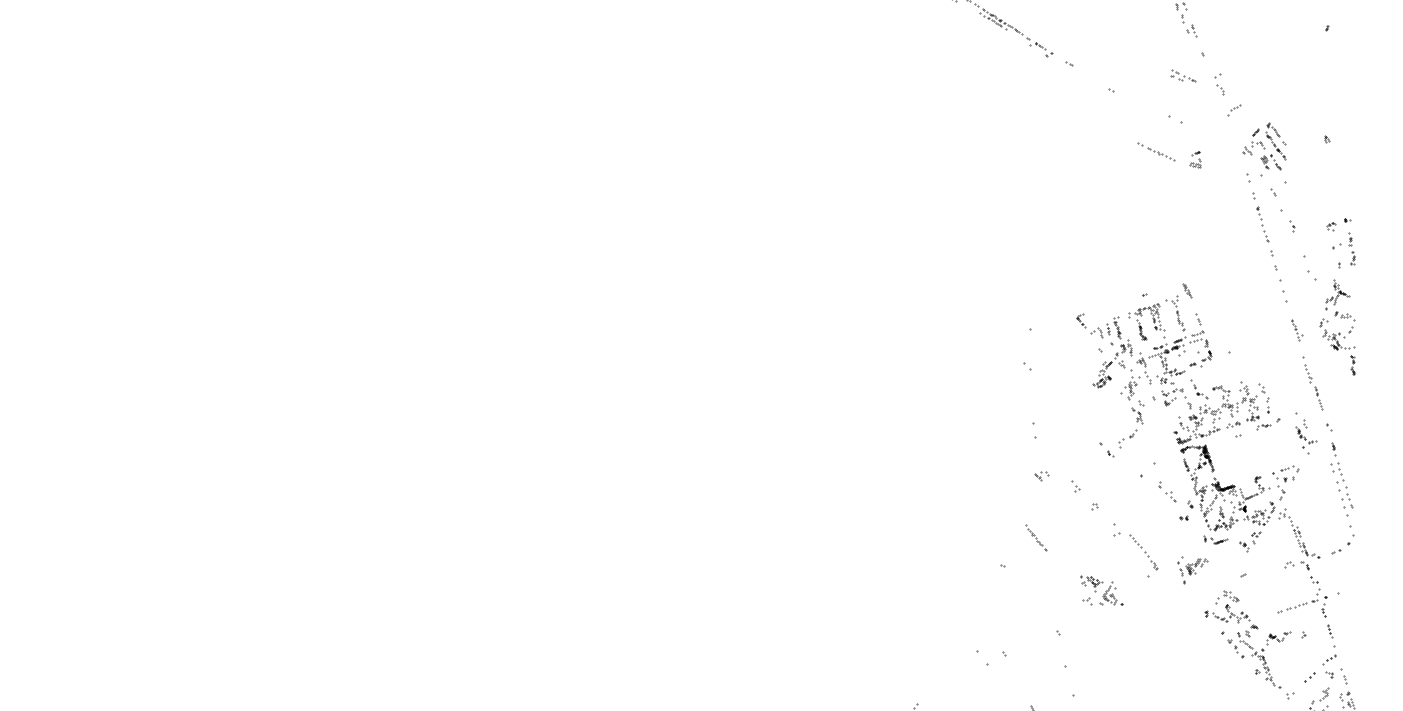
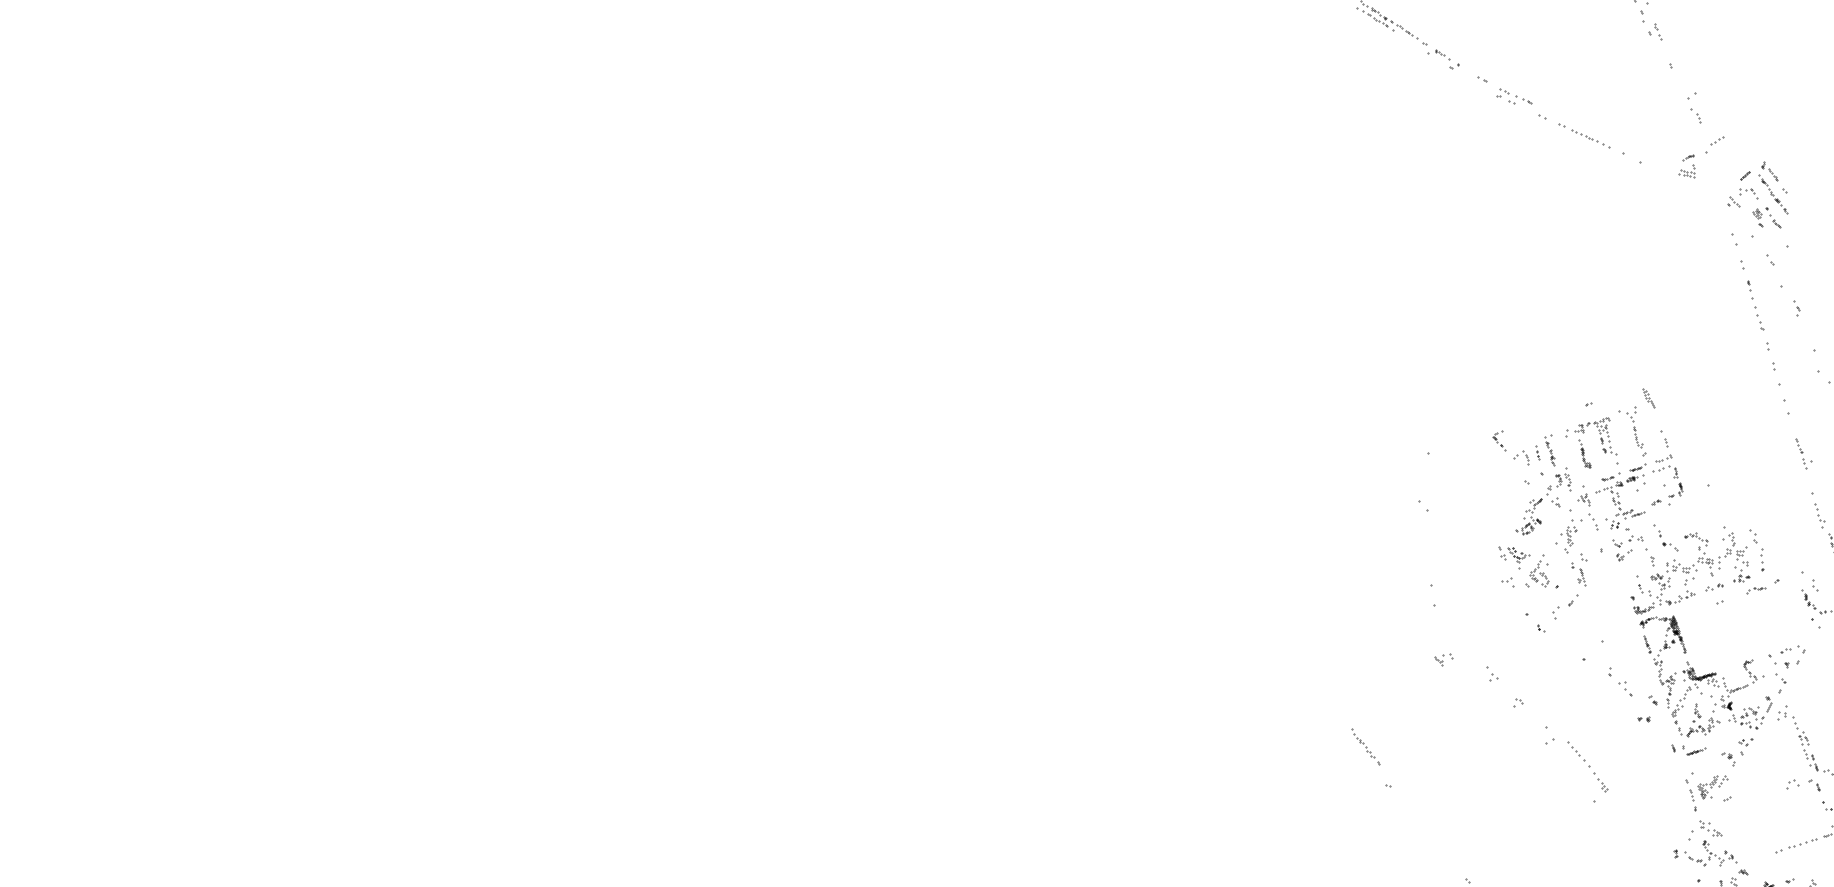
part: (1183, 75) -> (1515, 95), moved
part: (1156, 151) -> (1584, 135), moved
part: (1195, 159) -> (1687, 166), moved
part: (1036, 537) -> (1366, 746), moved
part: (1192, 570) -> (1706, 792), moved
part: (1101, 590) -> (1528, 567), moved

